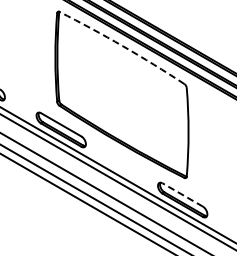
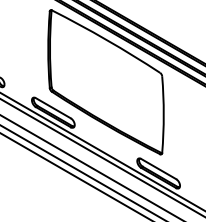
arc: (122, 46) -> (106, 40), dashed -> solid
line: (182, 194) -> (158, 168), dashed -> solid

